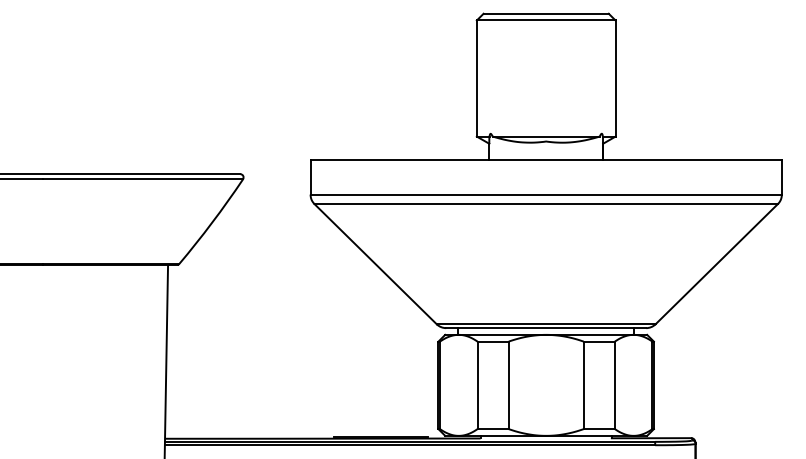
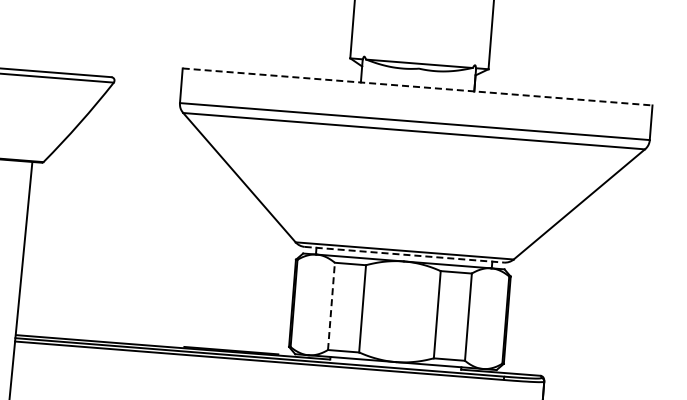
line: (546, 159) -> (417, 86), solid -> dashed
line: (546, 328) -> (404, 255), solid -> dashed
line: (477, 385) -> (331, 306), solid -> dashed

